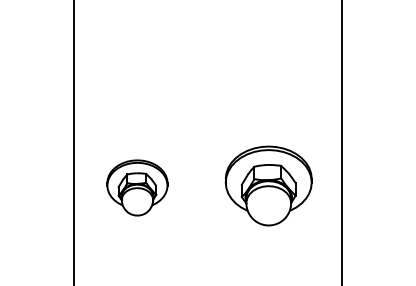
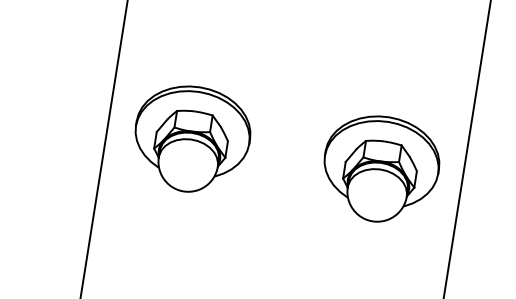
part: (268, 185) -> (380, 168), moved
part: (137, 187) -> (192, 138), size x1.43

